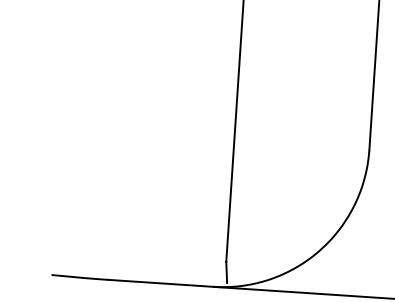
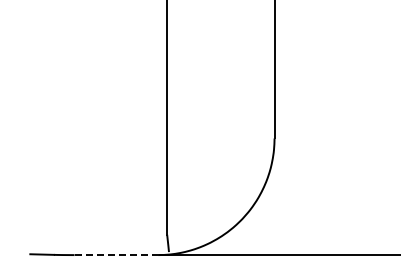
line: (160, 283) -> (116, 255), solid -> dashed

